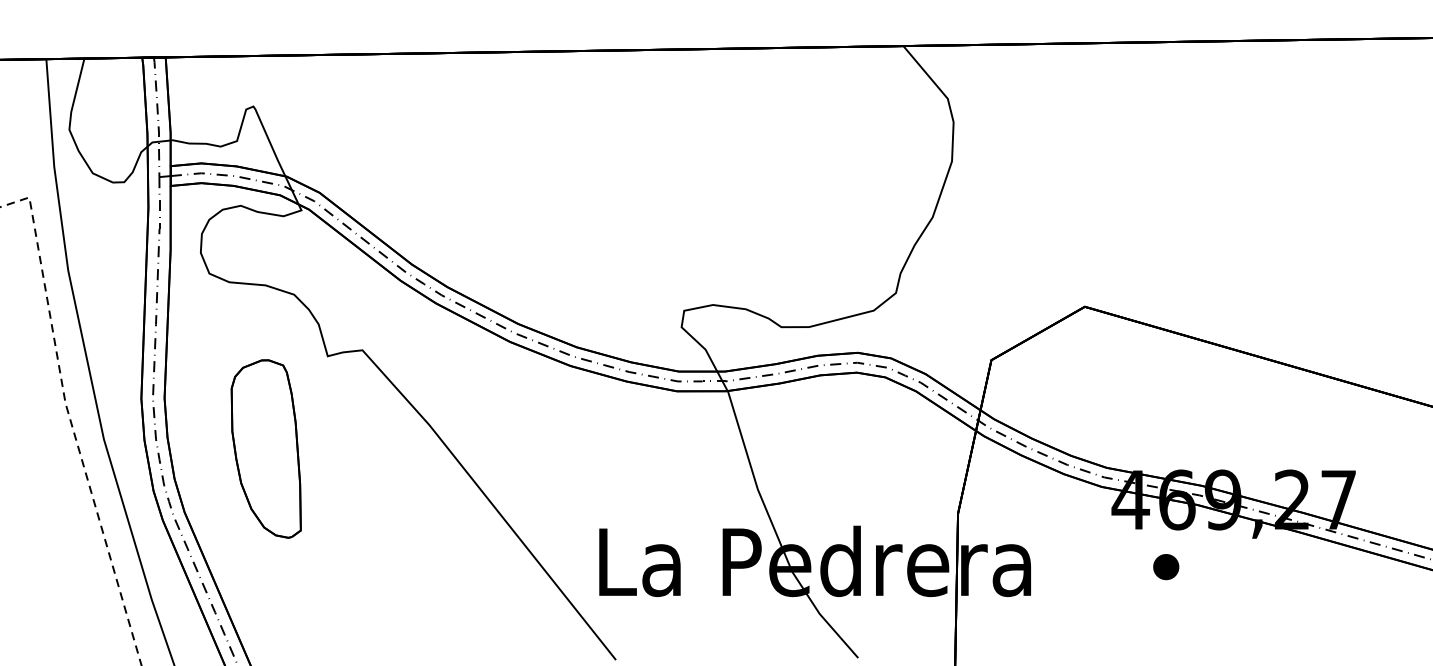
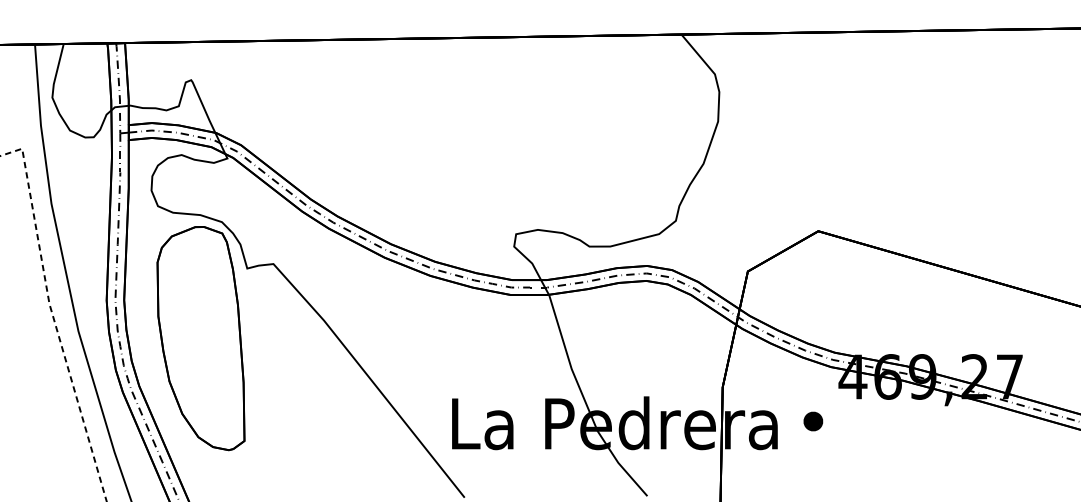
part: (265, 448) -> (200, 338), size x1.67
part: (1166, 567) -> (813, 421), moved

